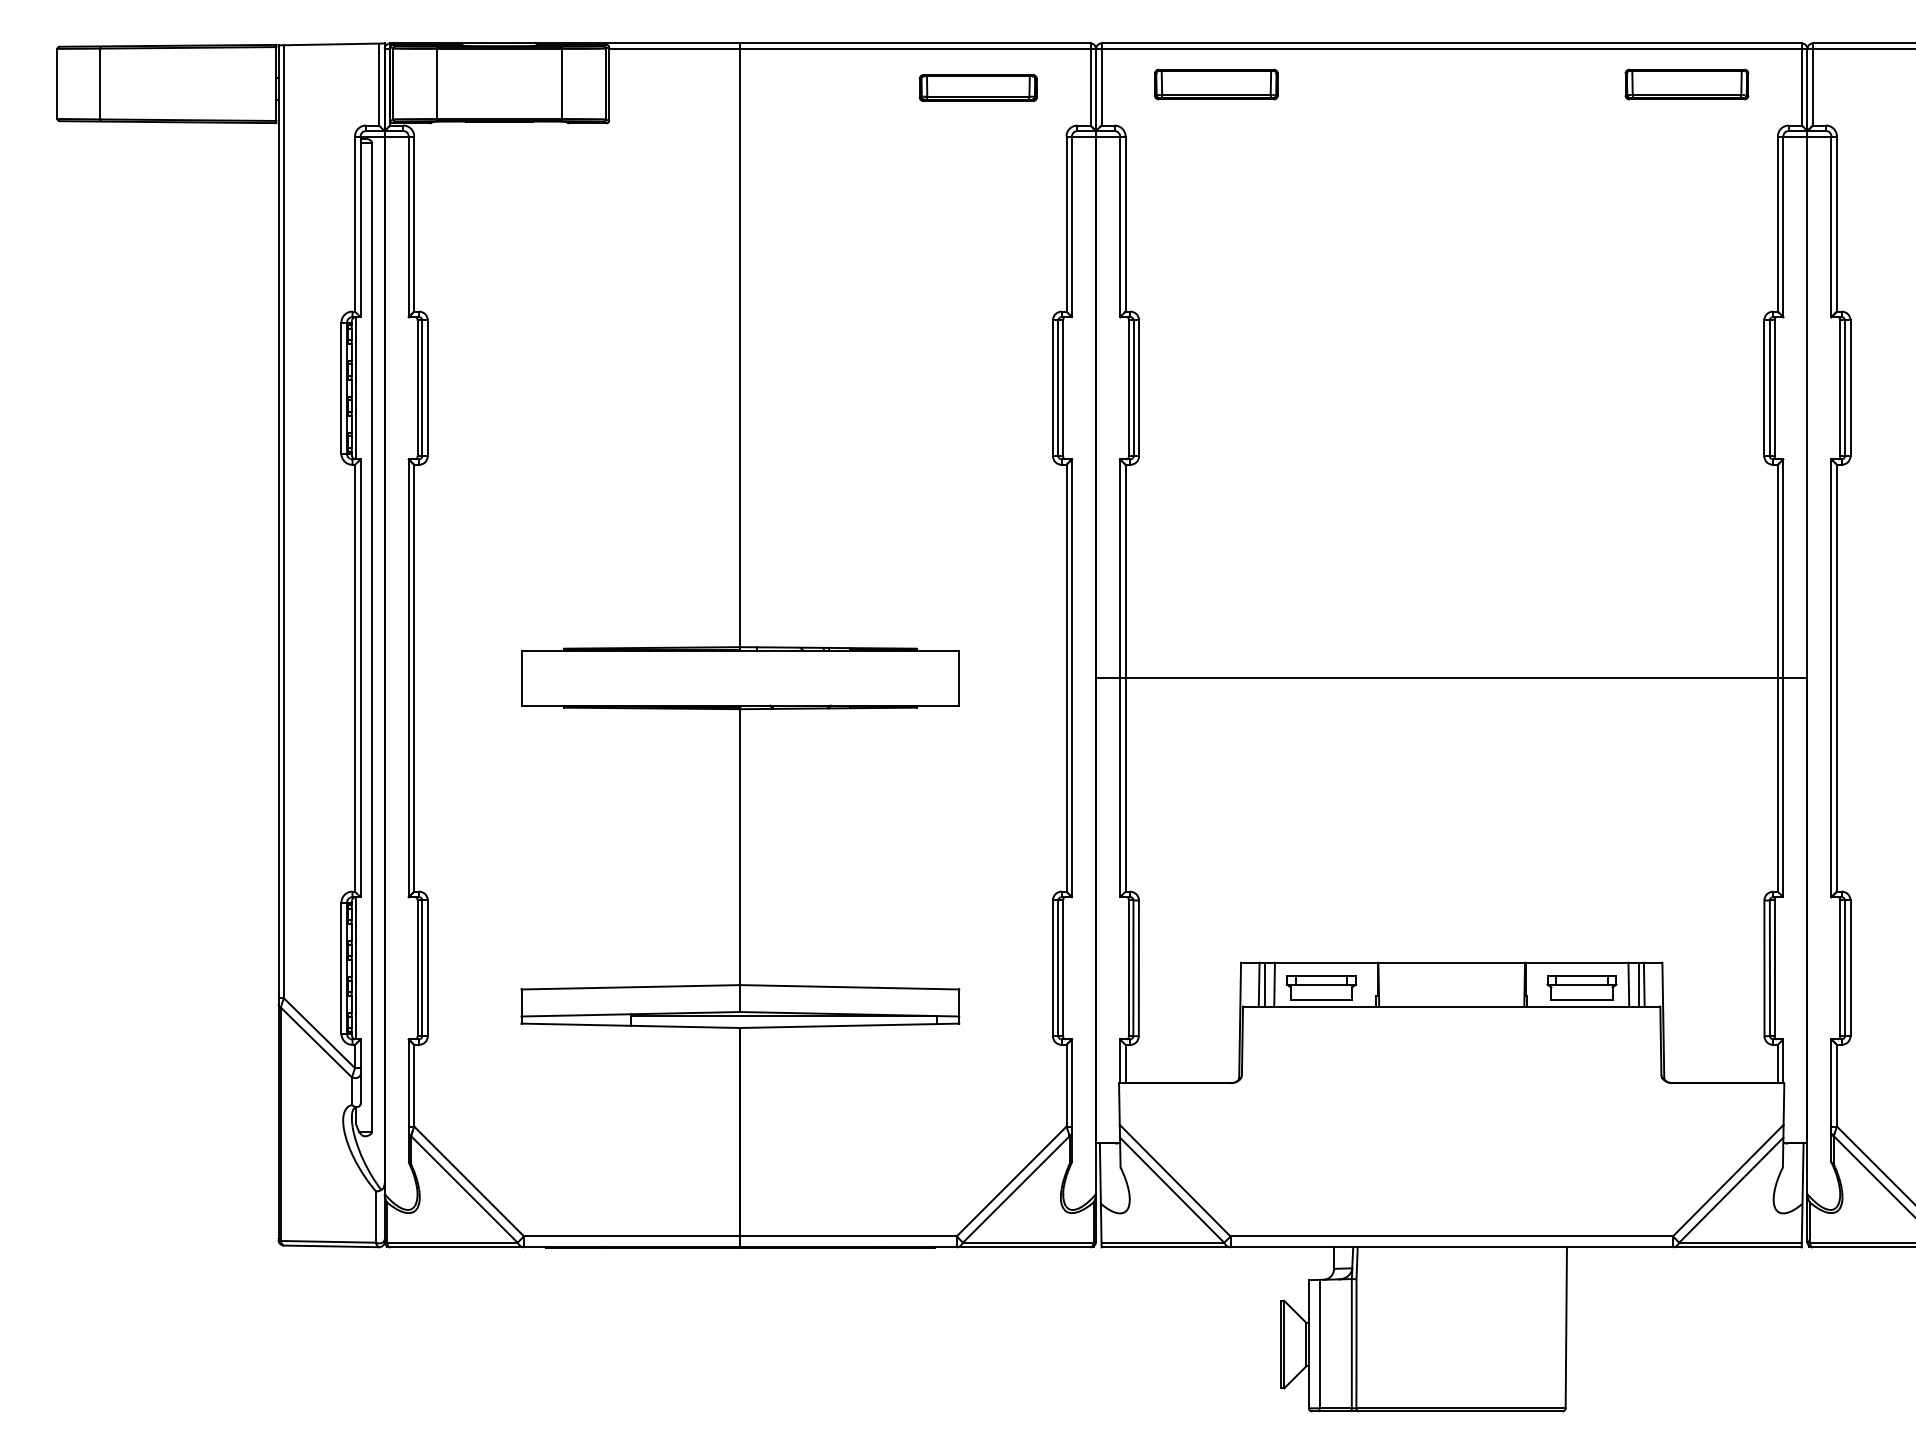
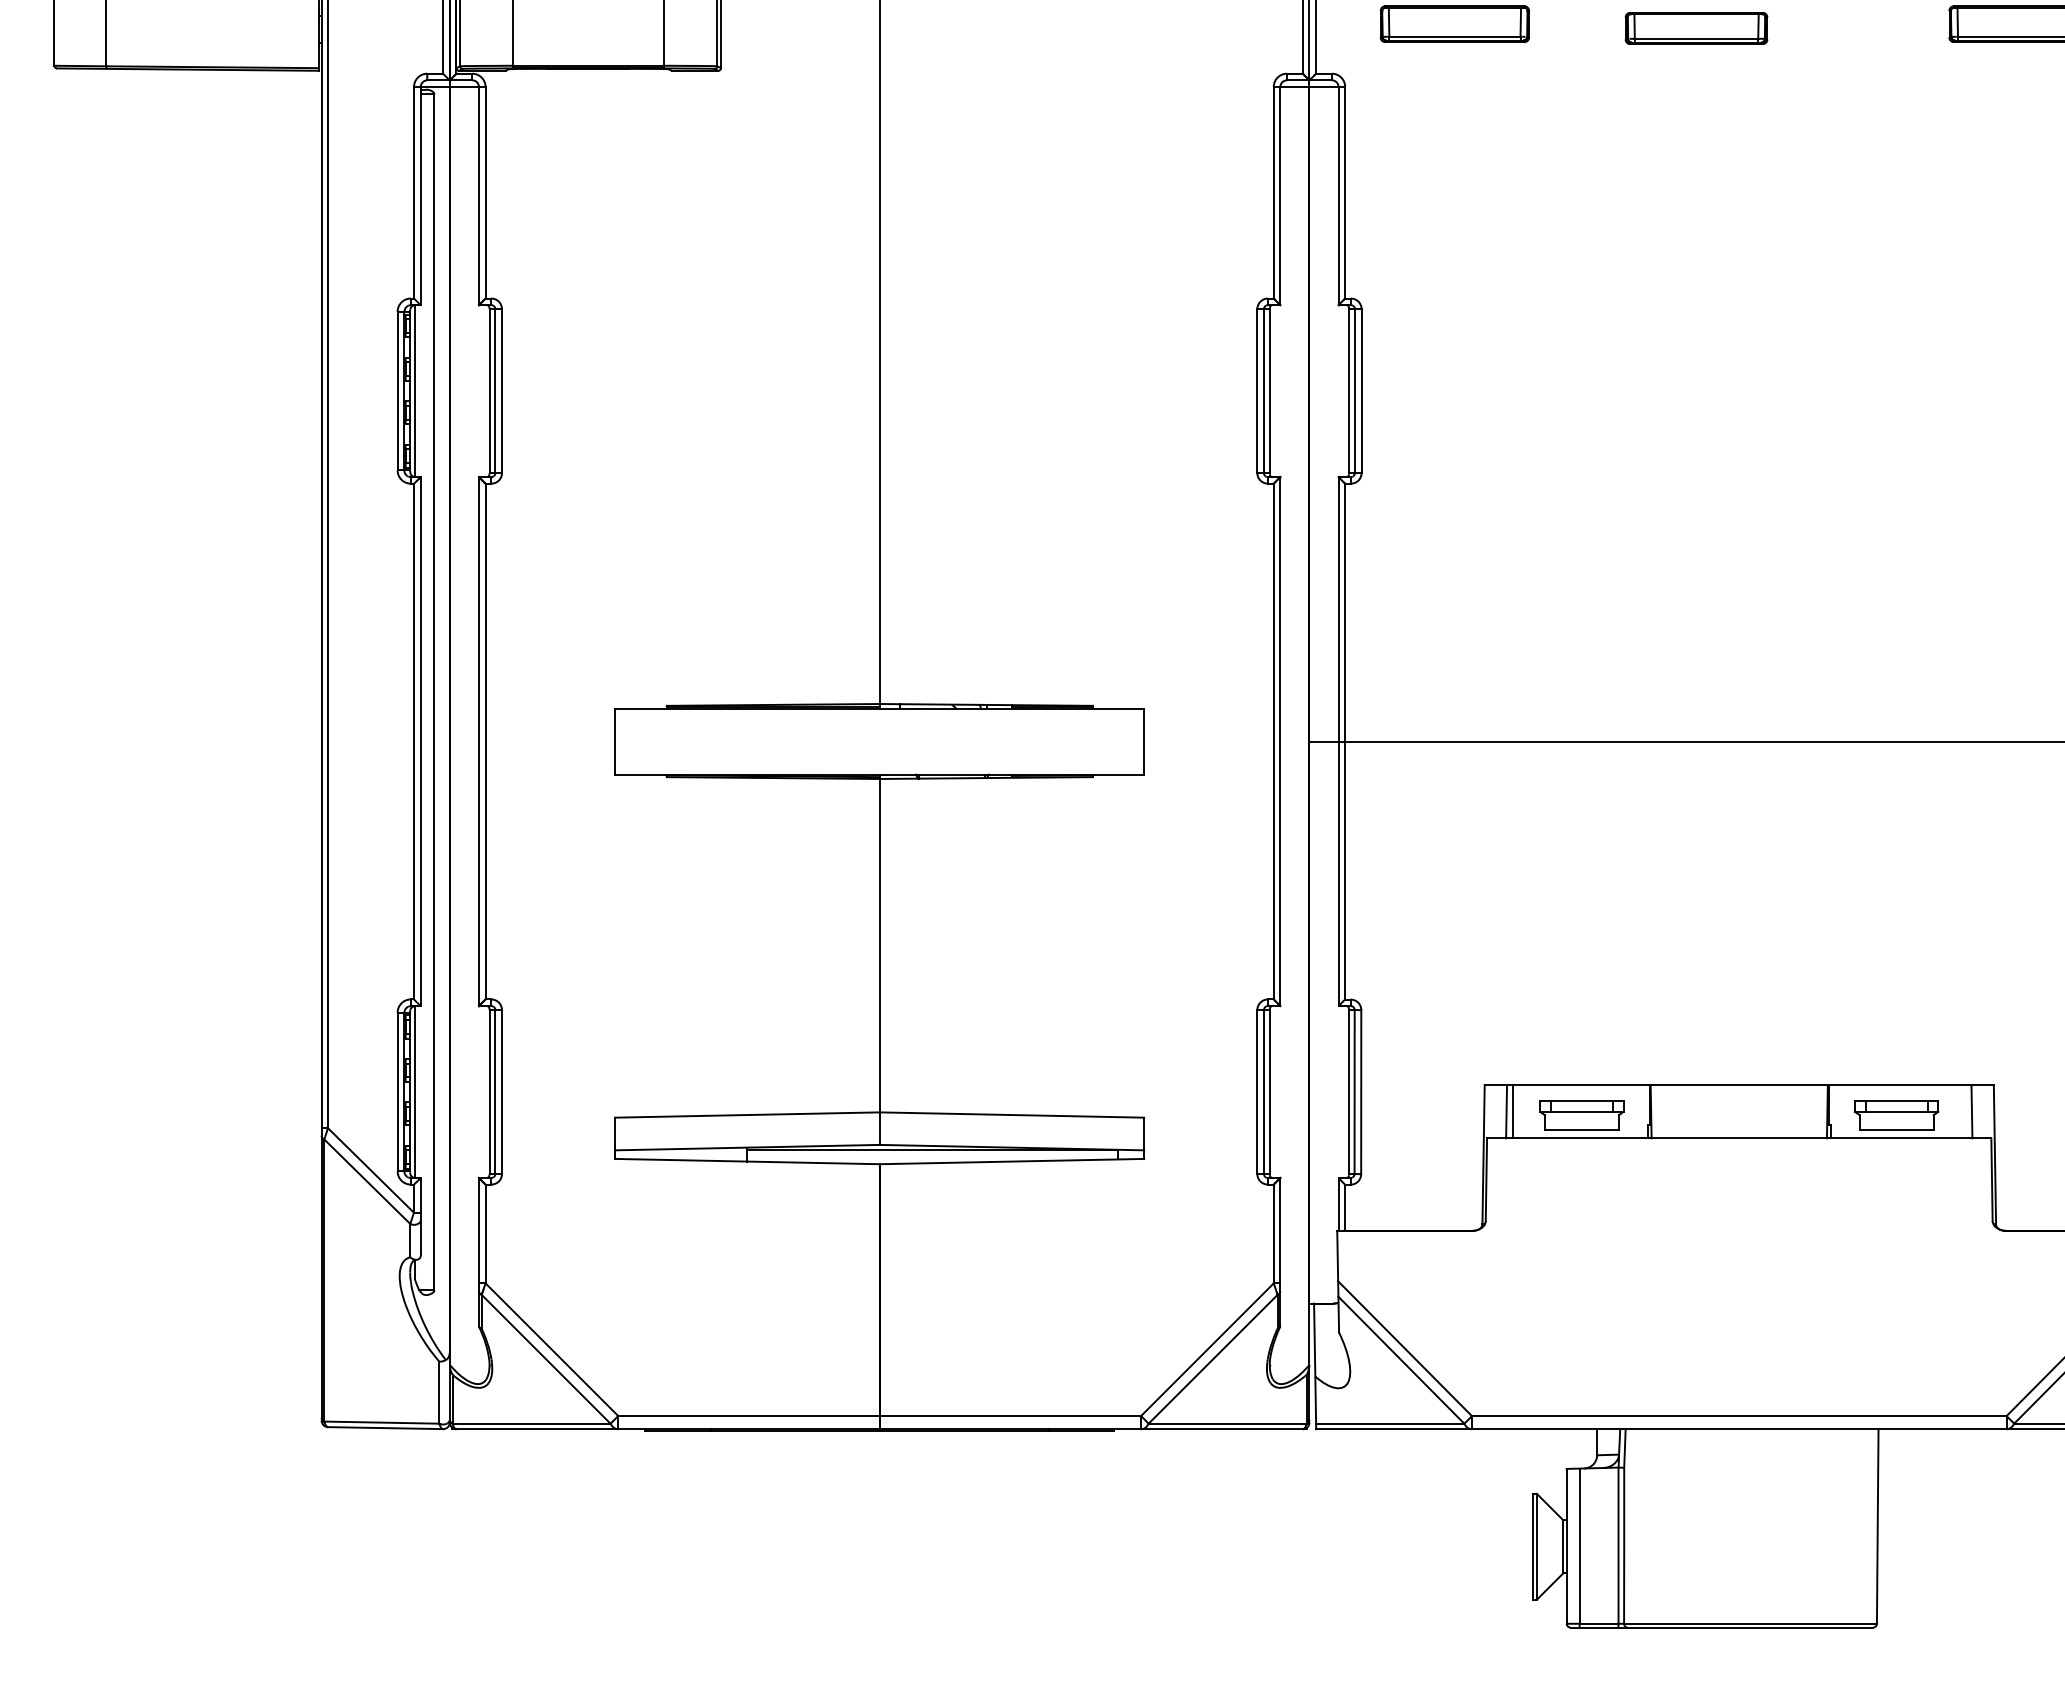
part: (977, 87) -> (1695, 27), moved
line: (1274, 984) -> (1525, 1111), removed
line: (1628, 984) -> (1952, 1111), removed
line: (1638, 984) -> (1964, 1111), removed

